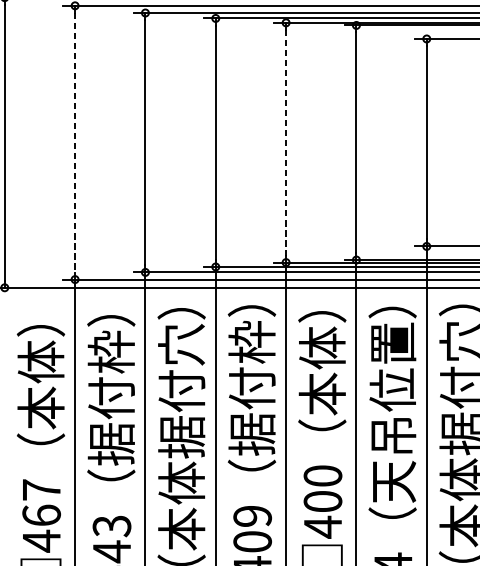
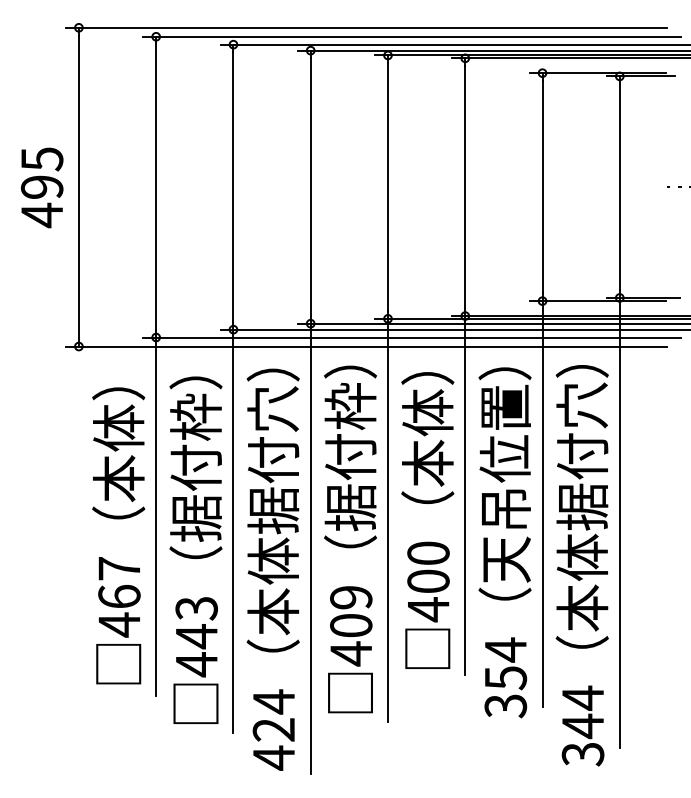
line: (75, 143) -> (156, 187), dashed -> solid
line: (285, 143) -> (387, 187), dashed -> solid

